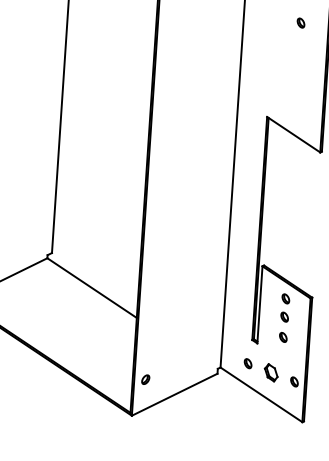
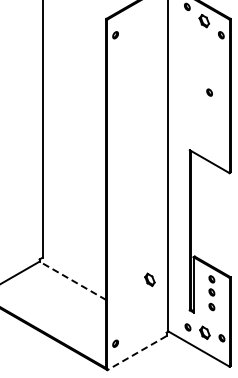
part: (300, 22) -> (209, 92), moved
line: (91, 287) -> (72, 280), solid -> dashed
part: (198, 293) -> (149, 279), added
line: (173, 395) -> (136, 353), solid -> dashed

